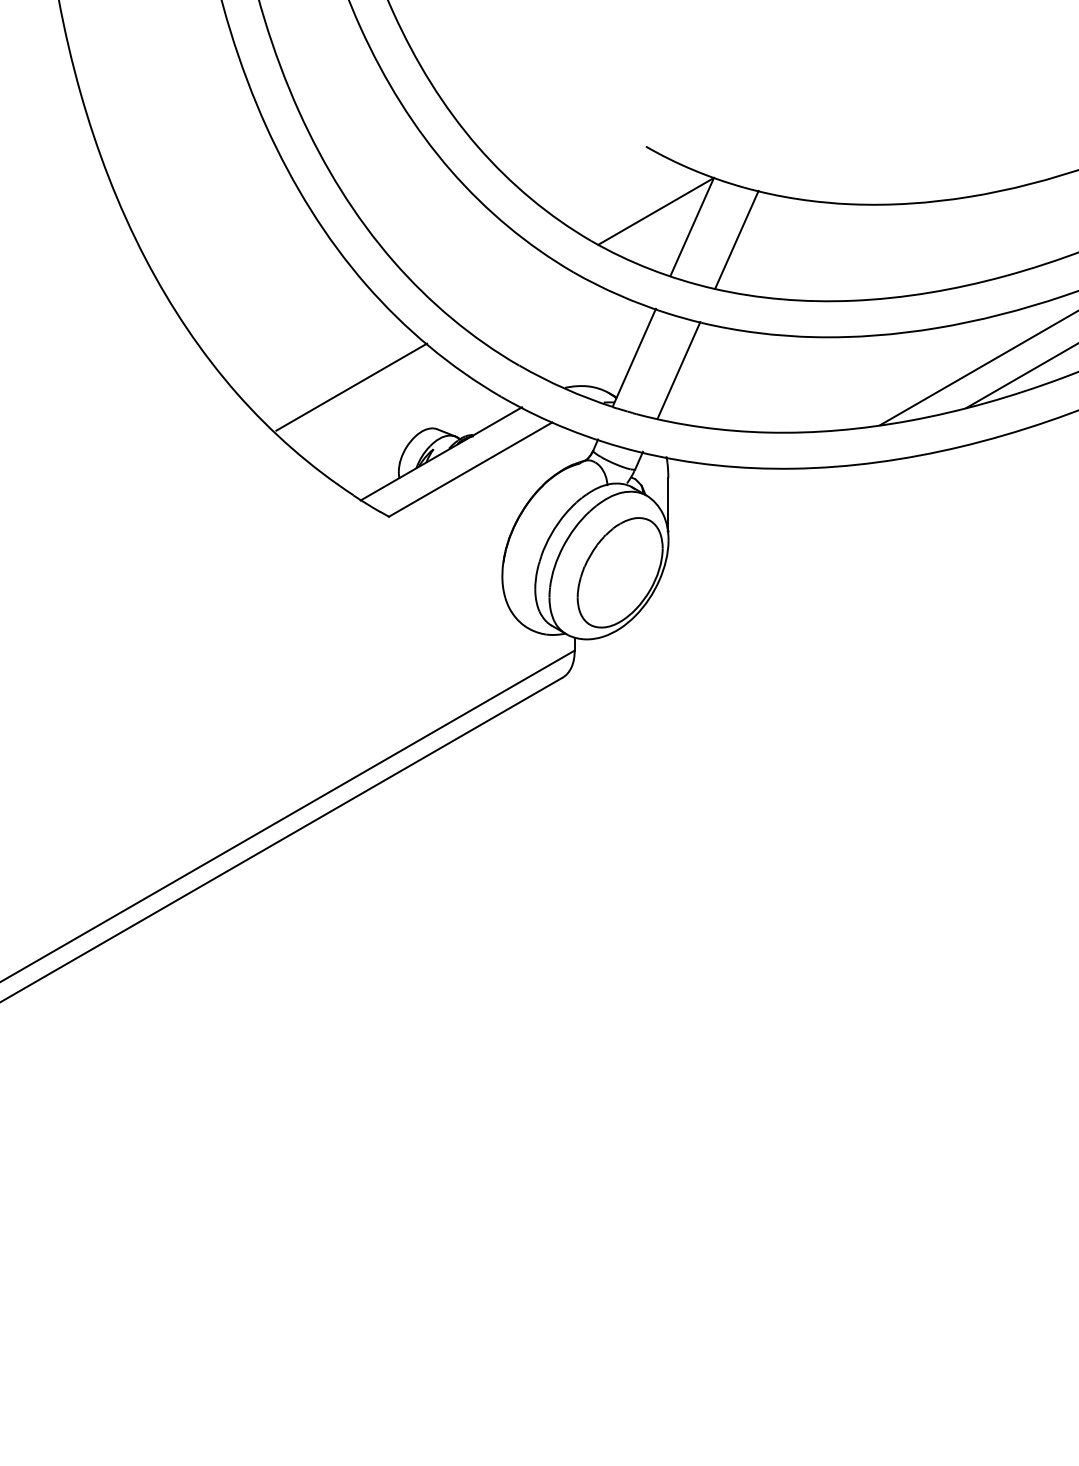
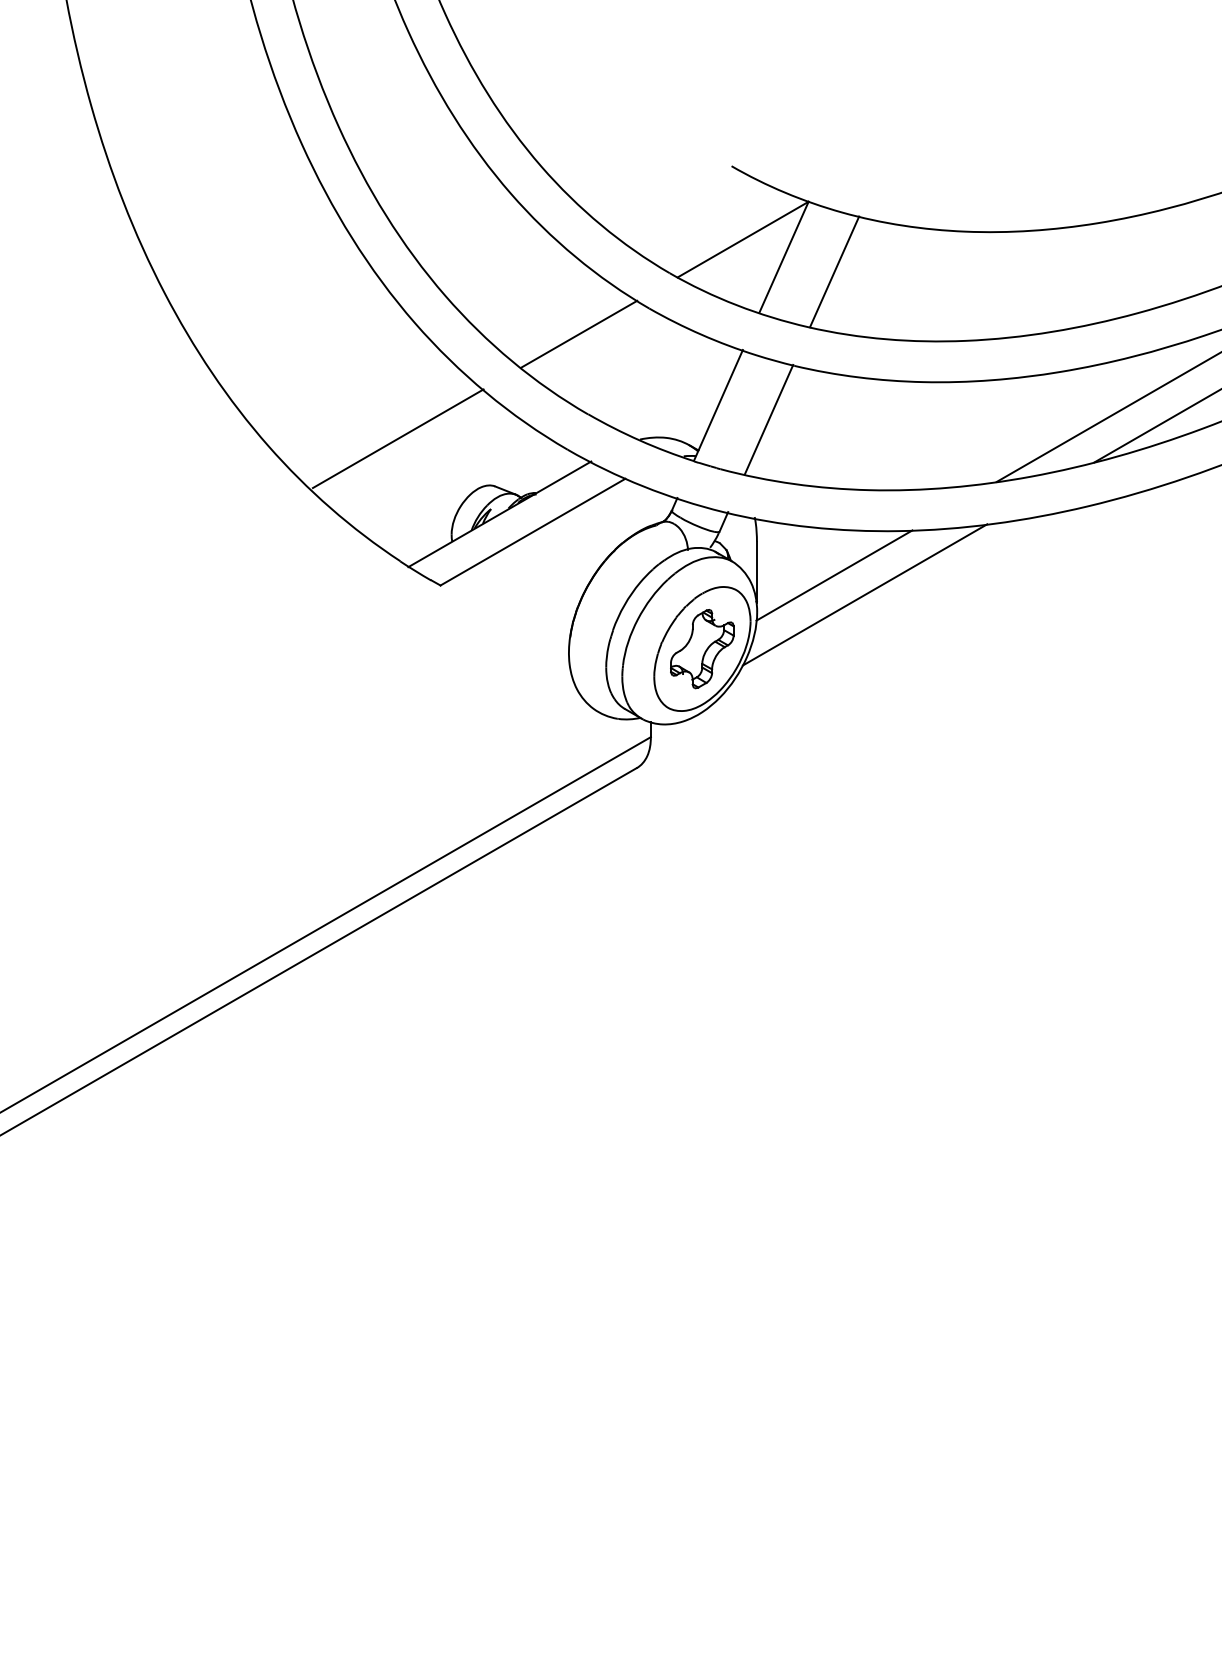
line: (511, 294) -> (579, 333), added
line: (736, 507) -> (834, 575), added
line: (763, 524) -> (864, 594), added
part: (619, 572) -> (701, 648), added

